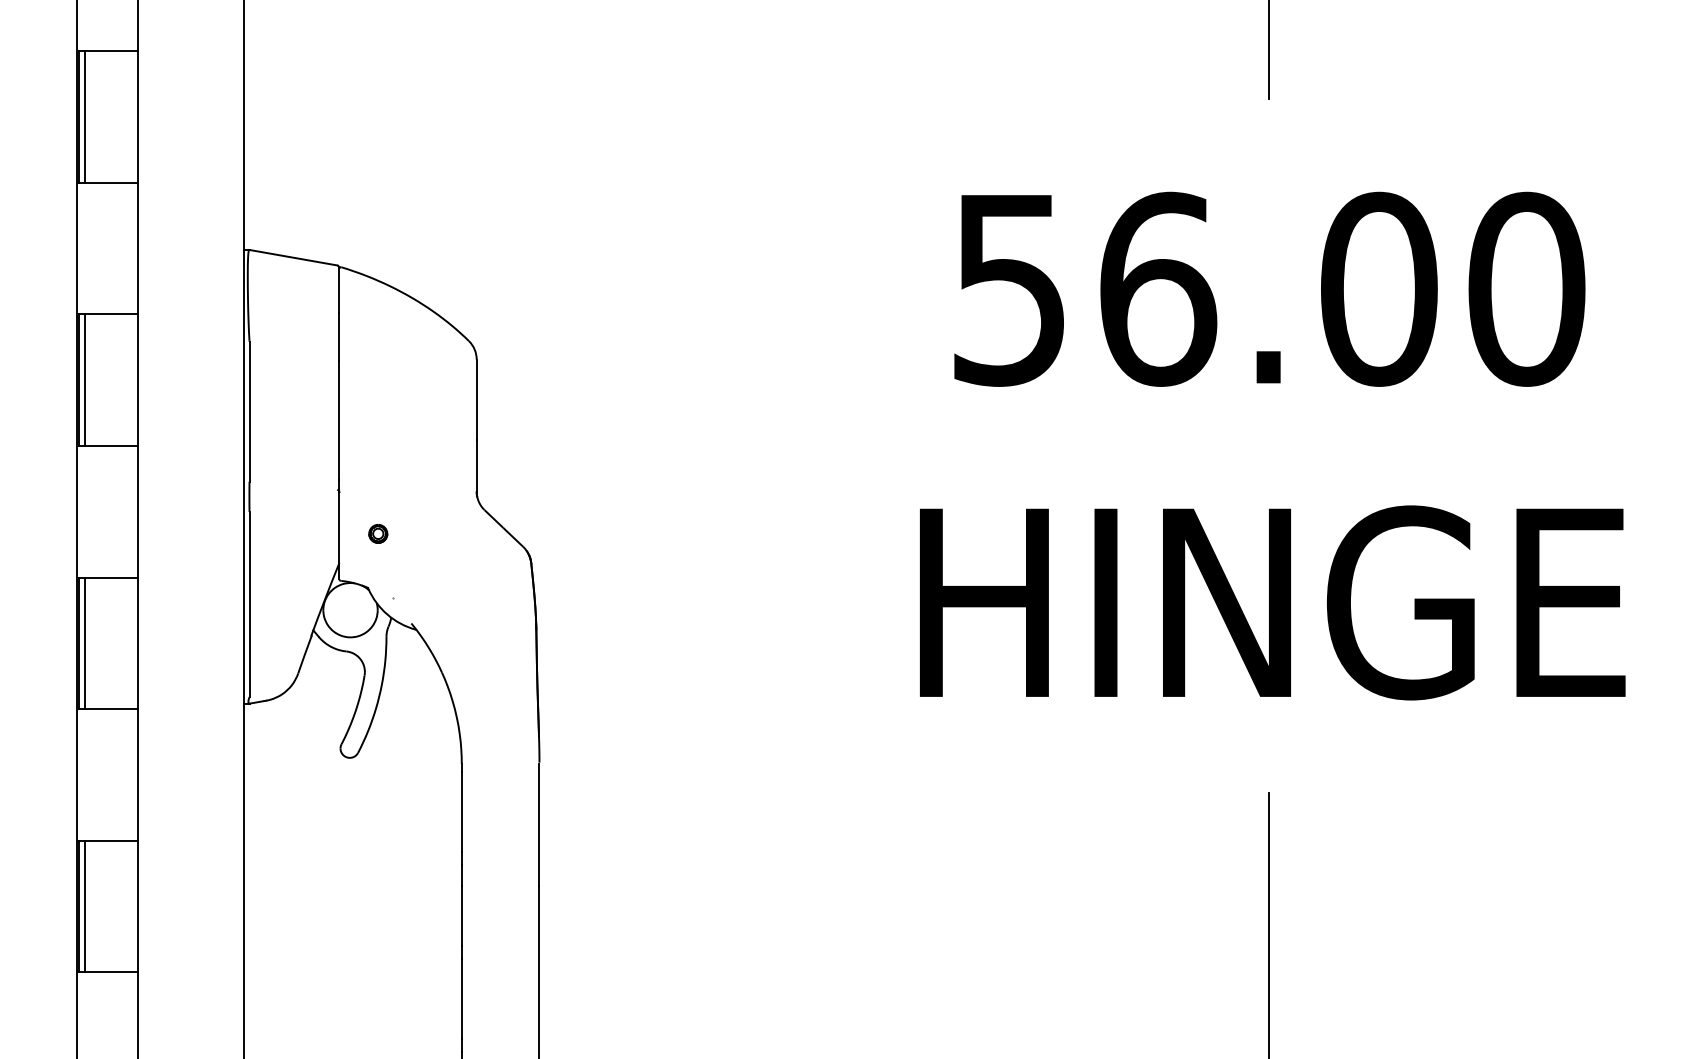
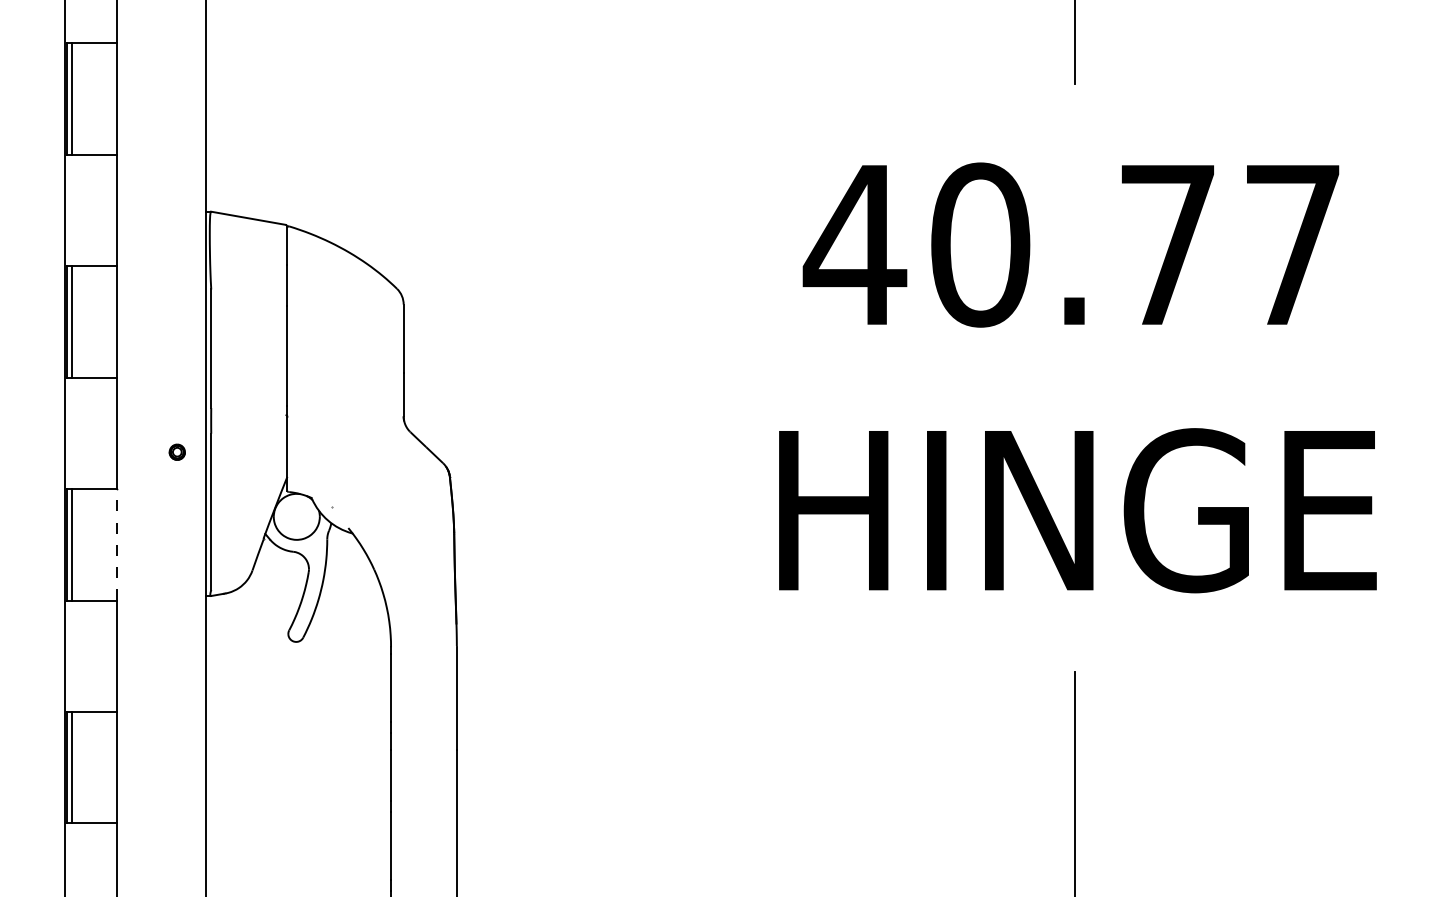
text: (1266, 288) -> (1072, 244), 56.00 -> 40.77
part: (377, 533) -> (176, 451), moved
line: (138, 642) -> (117, 544), solid -> dashed

